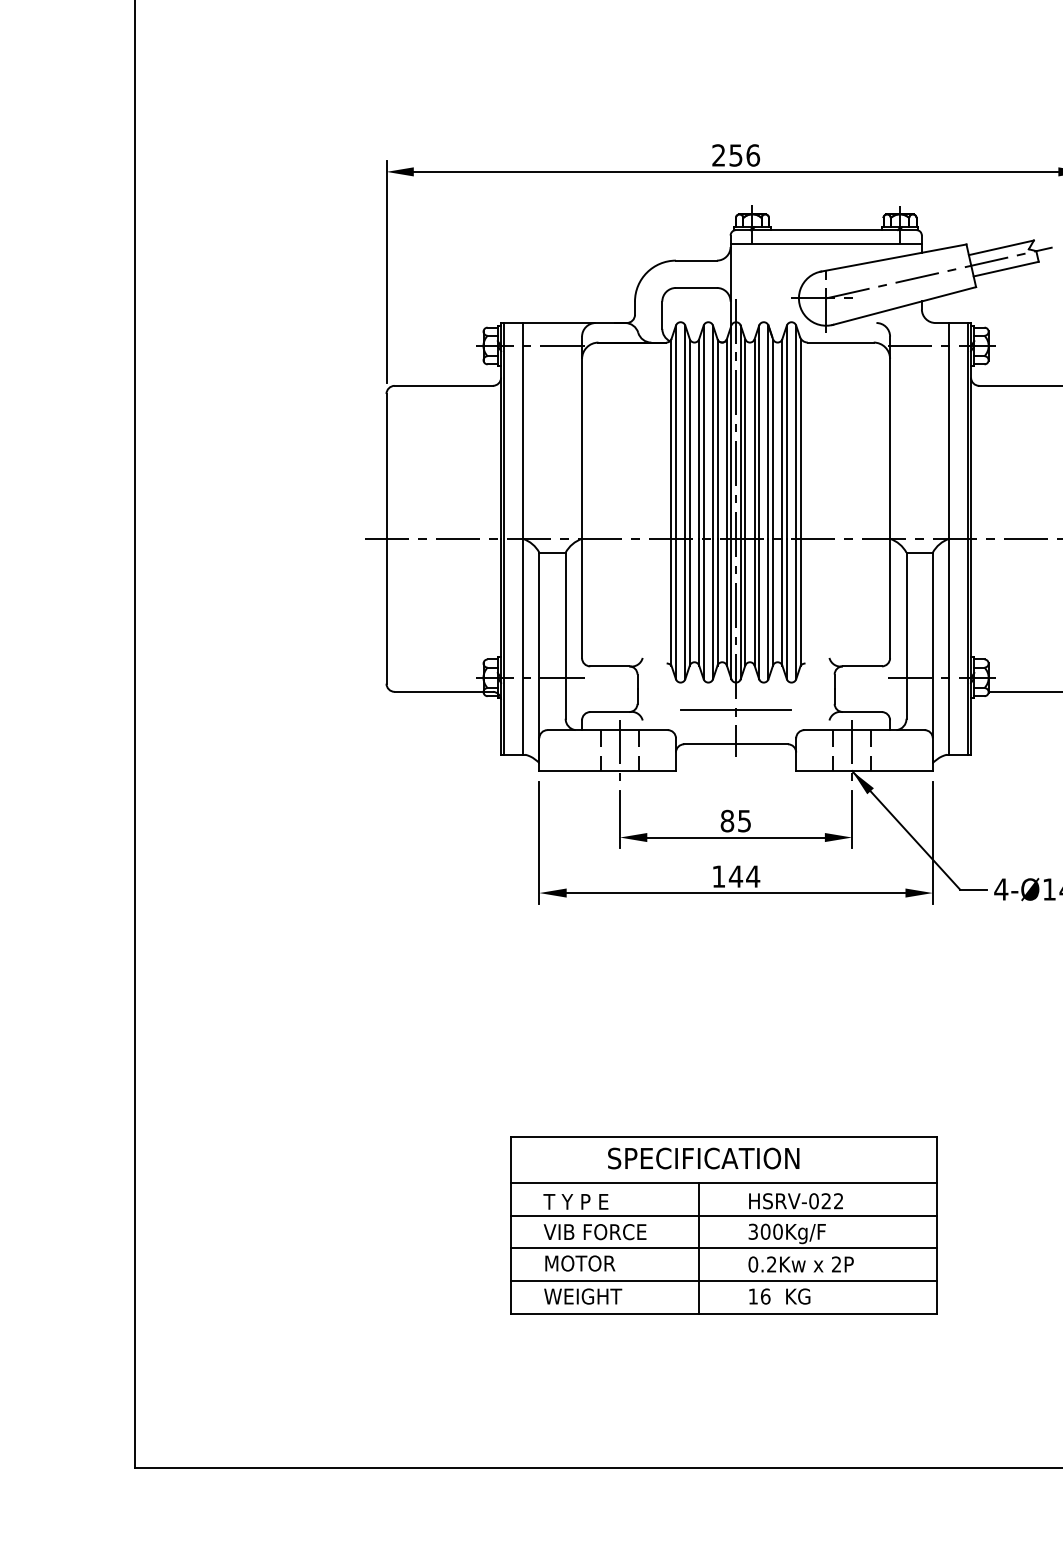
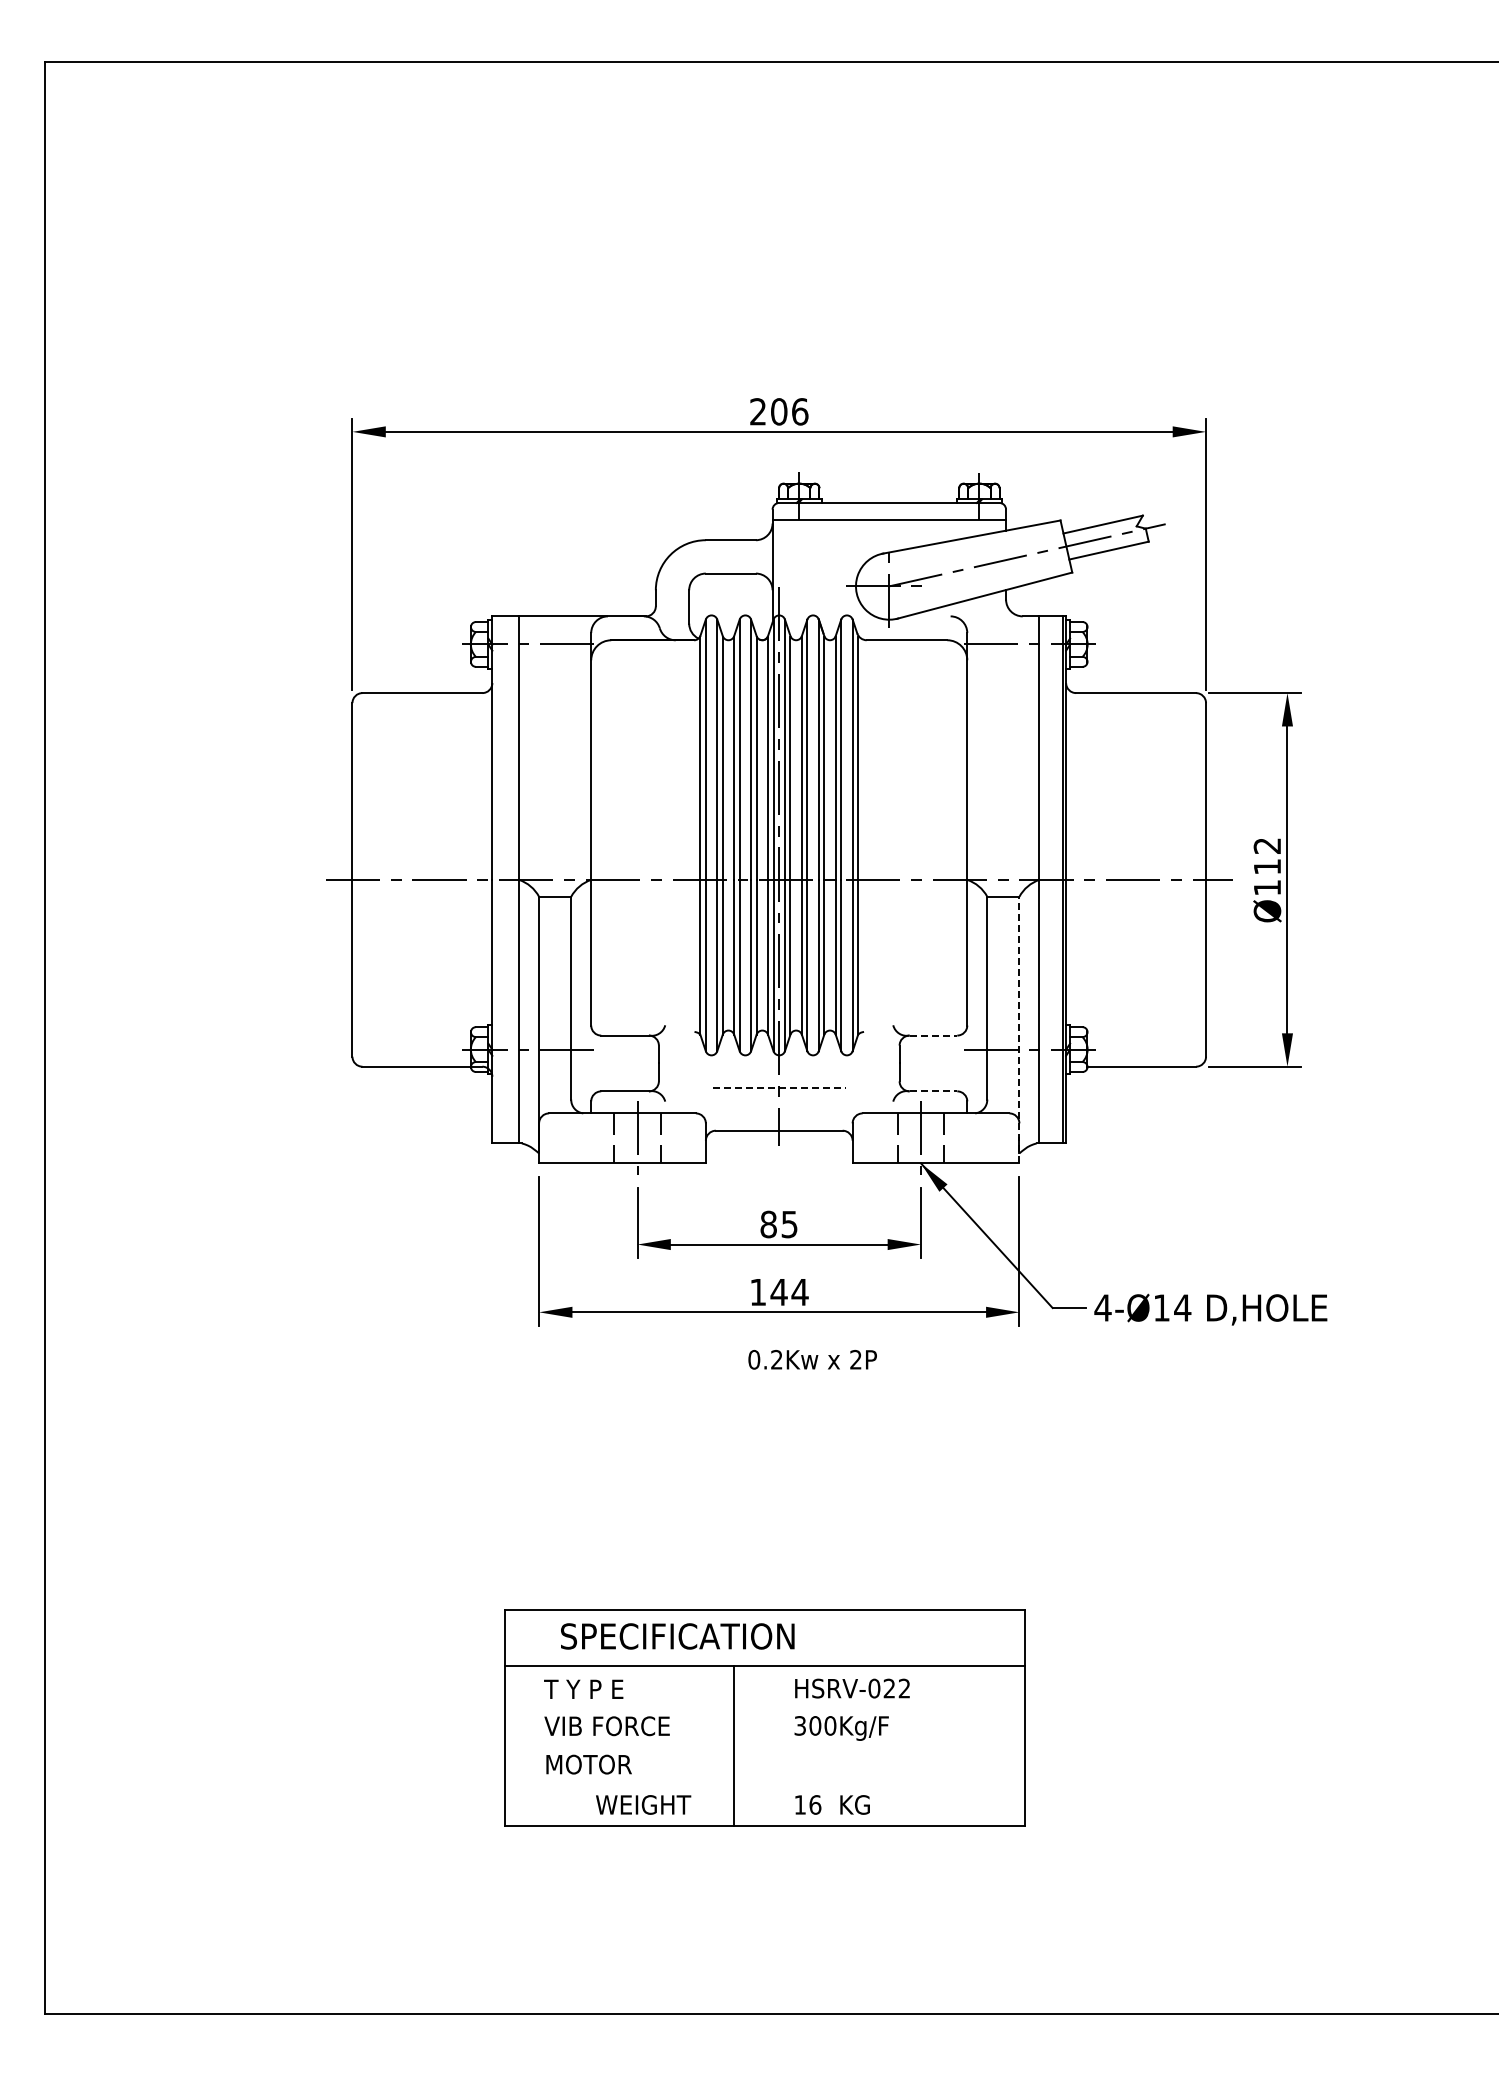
text: (736, 155) -> (779, 411), 256 -> 206
line: (503, 538) -> (495, 879), removed
line: (932, 661) -> (1019, 1029), solid -> dashed
line: (862, 666) -> (933, 1035), solid -> dashed
line: (736, 709) -> (779, 1088), solid -> dashed
line: (862, 712) -> (933, 1091), solid -> dashed
text: (703, 1158) -> (677, 1636), moved
line: (723, 1215) -> (764, 1706), removed
line: (723, 1248) -> (764, 1746), removed
text: (800, 1264) -> (812, 1359), moved
line: (723, 1281) -> (764, 1786), removed
text: (583, 1296) -> (643, 1804), moved

